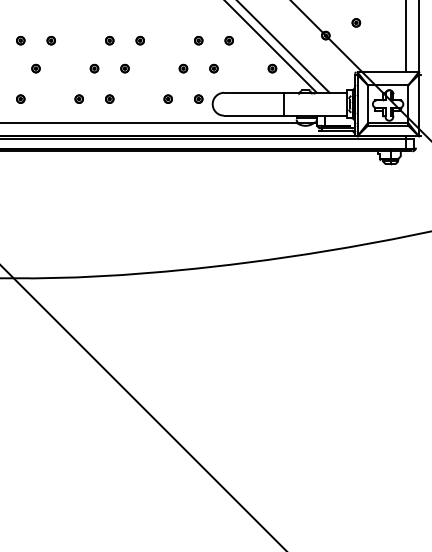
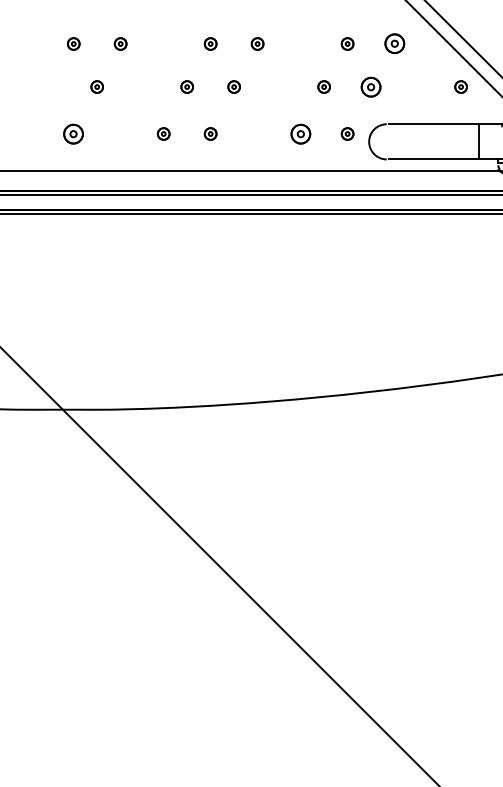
part: (228, 40) -> (393, 43), size x1.6
part: (213, 68) -> (370, 86), size x1.6
part: (20, 98) -> (73, 132), size x1.6
part: (167, 98) -> (299, 132), size x1.6

